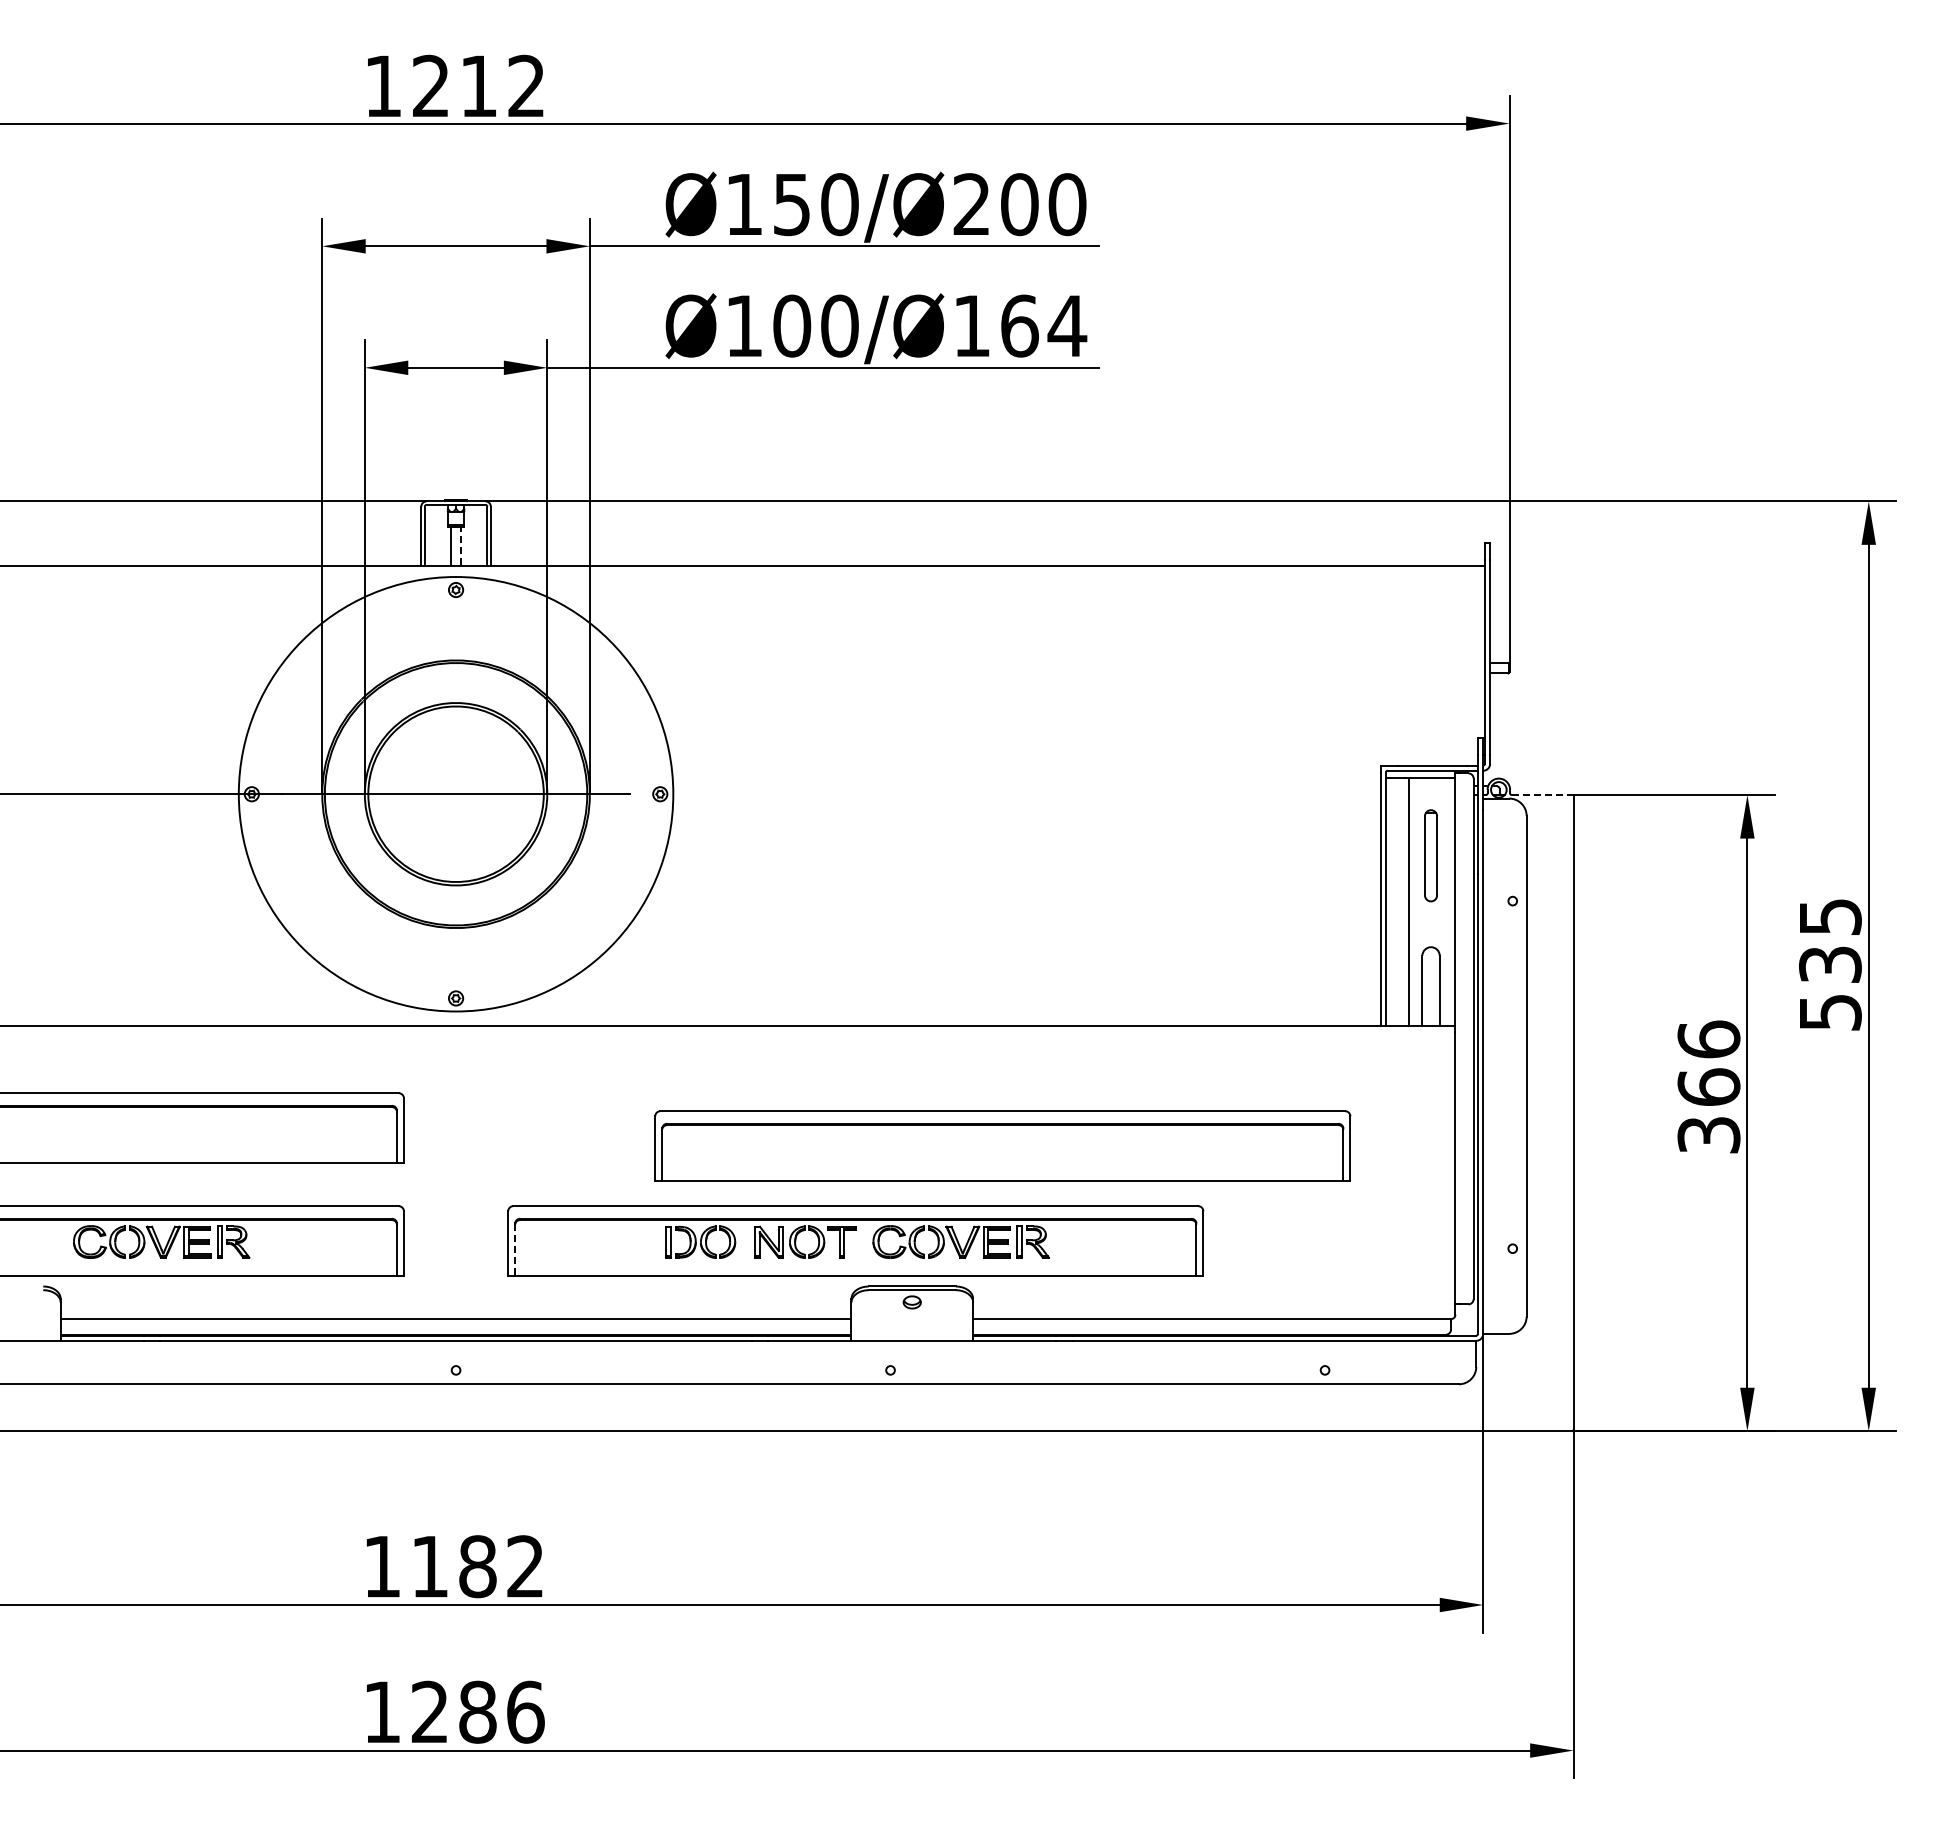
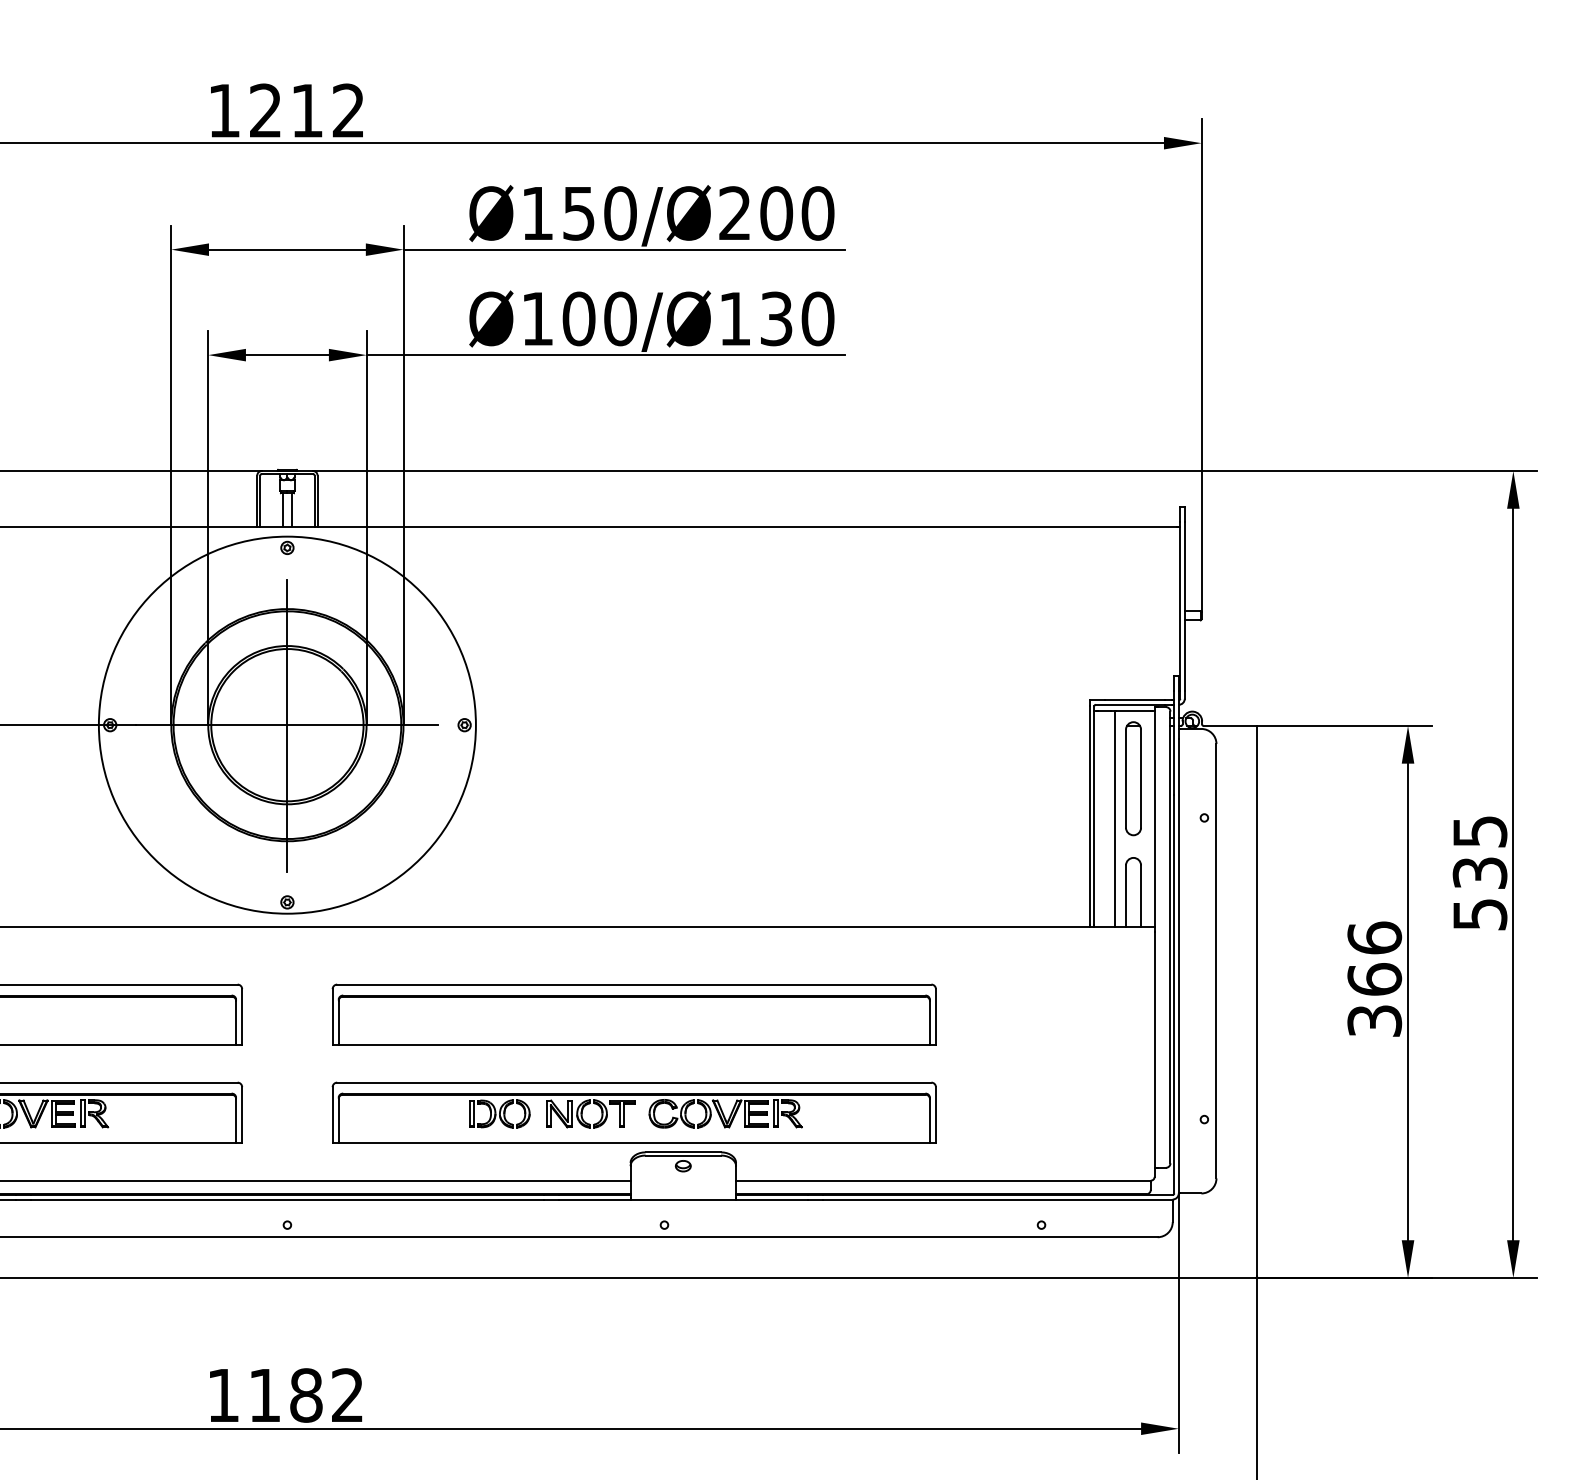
text: (1044, 325) -> (798, 318), Ø100/Ø164 -> Ø100/Ø130
line: (461, 545) -> (292, 509), dashed -> solid
line: (456, 794) -> (287, 725), added
line: (1542, 795) -> (1230, 726), dashed -> solid
part: (1430, 855) -> (1133, 778), size x1.43
part: (1002, 1145) -> (634, 1014), moved
line: (515, 1249) -> (338, 1120), dashed -> solid

